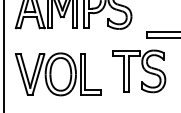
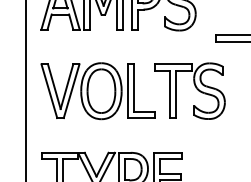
part: (142, 67) -> (194, 86), moved

